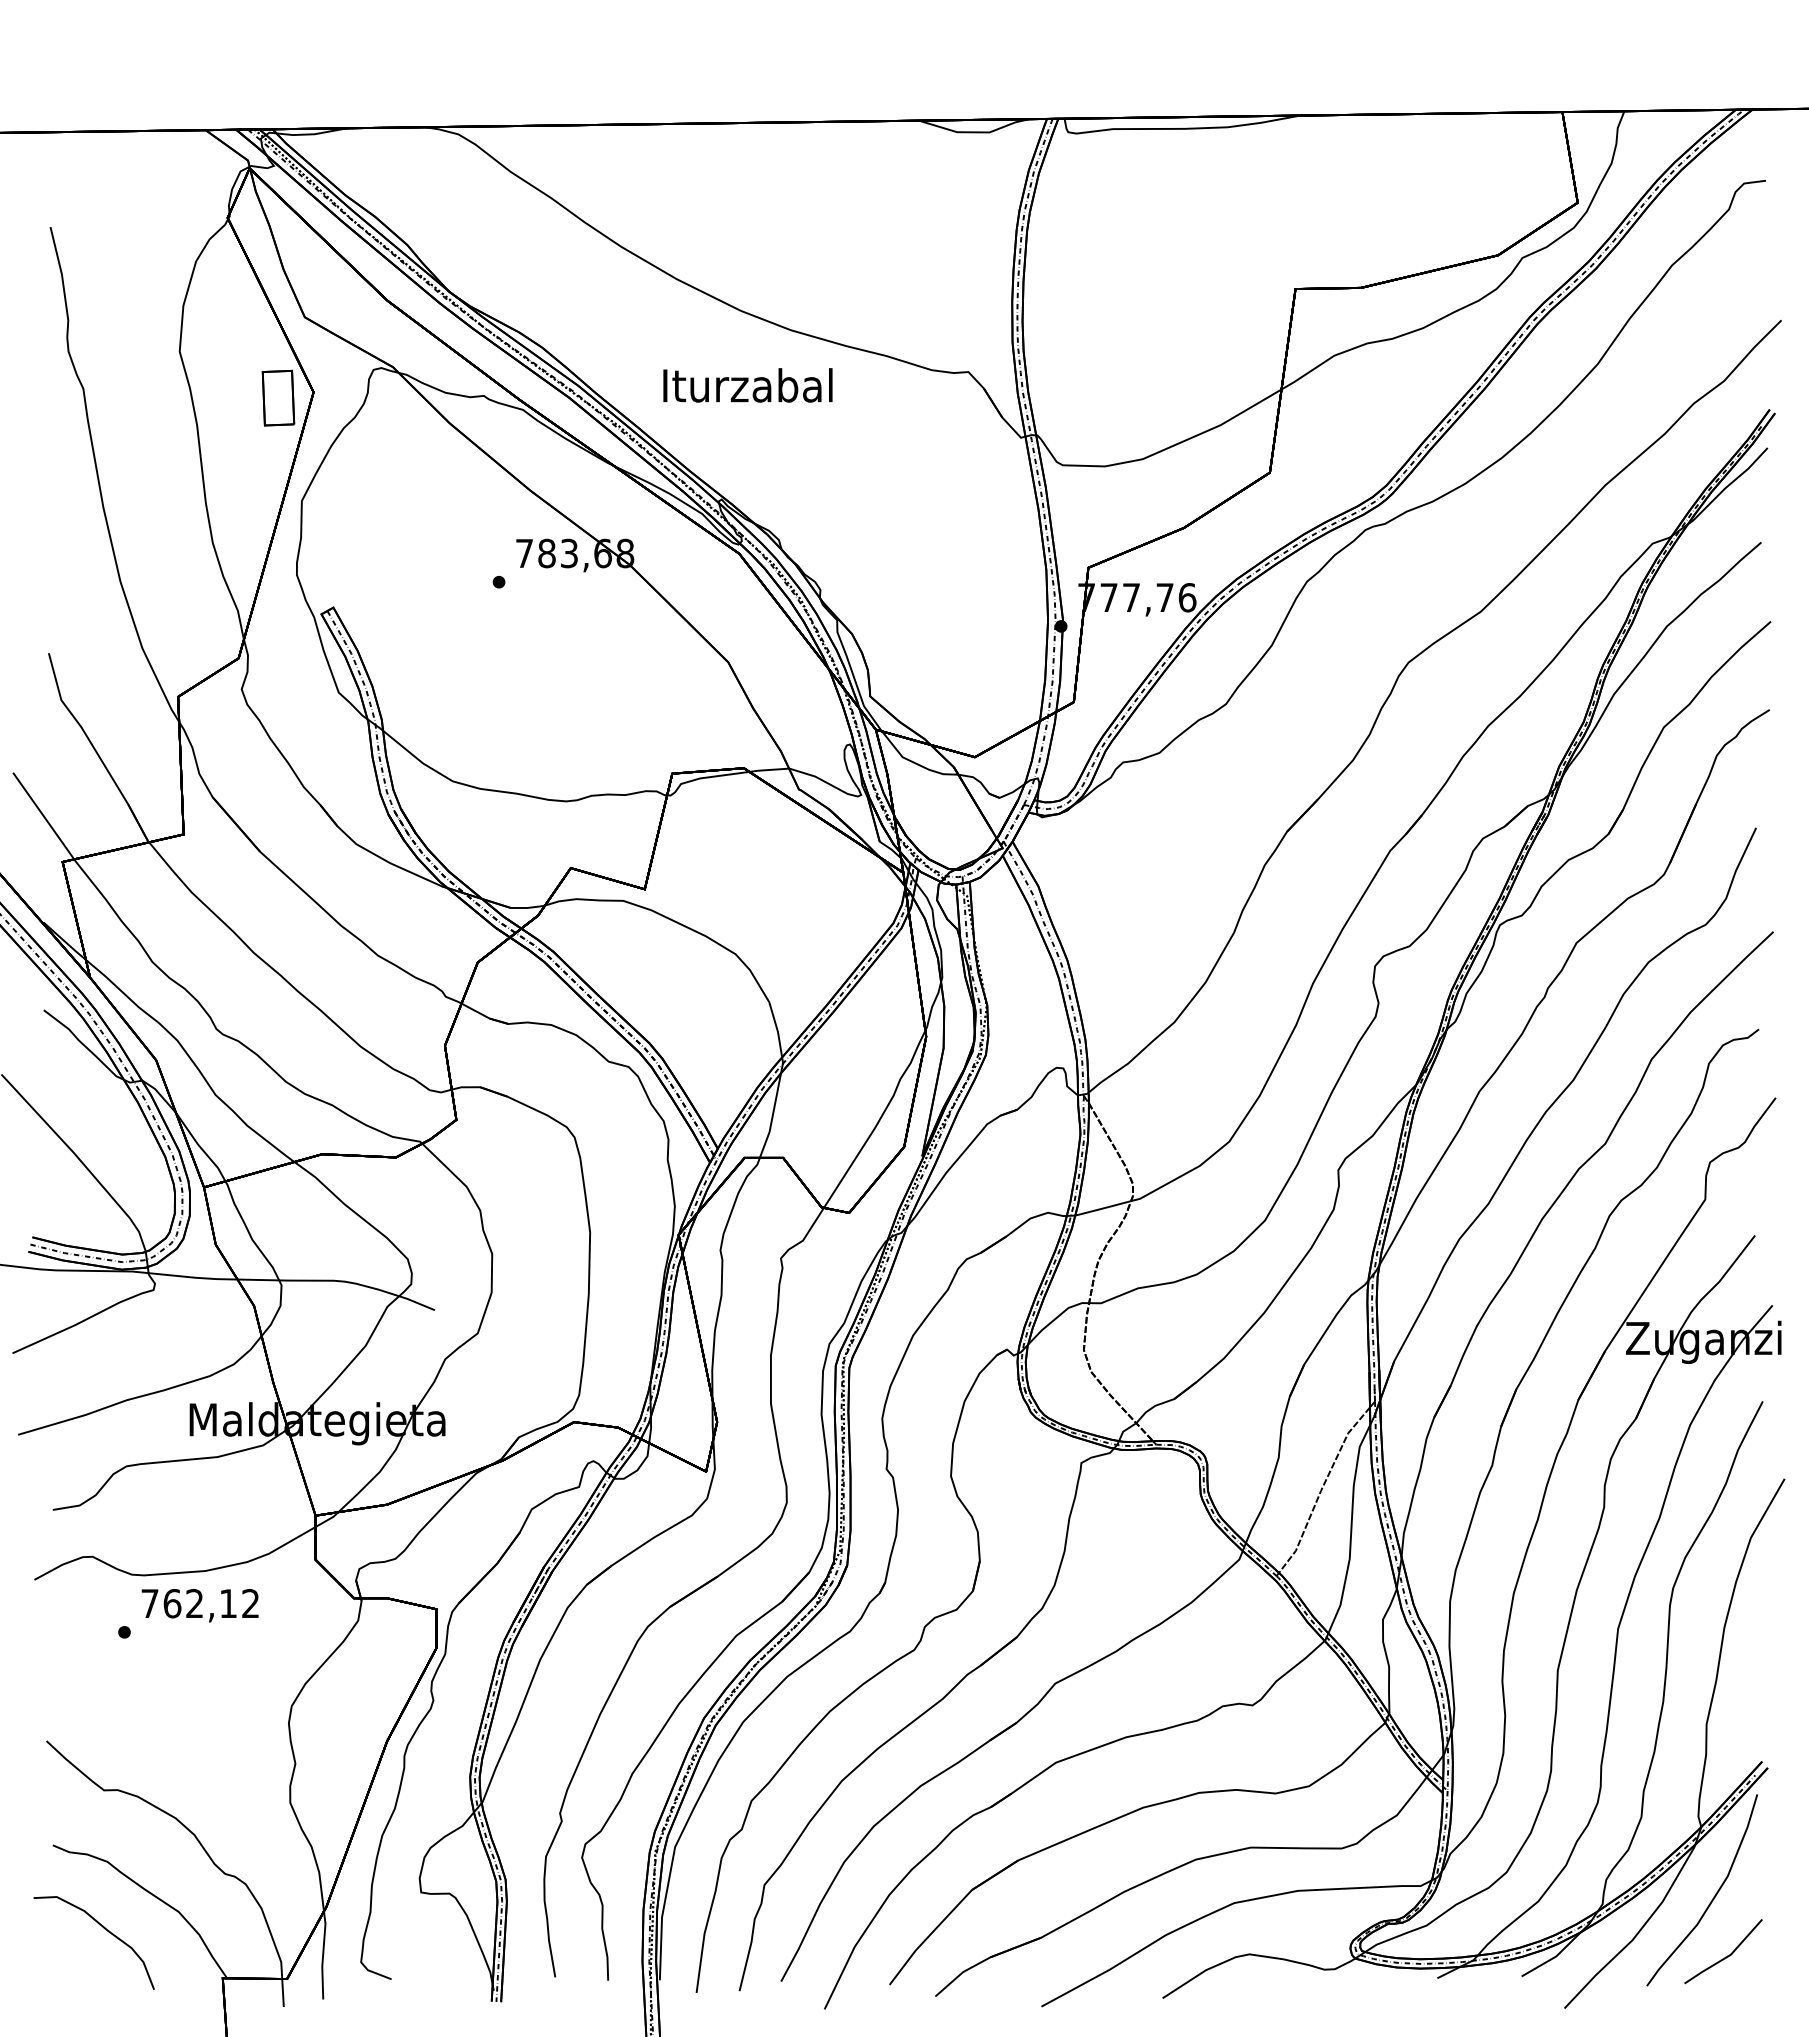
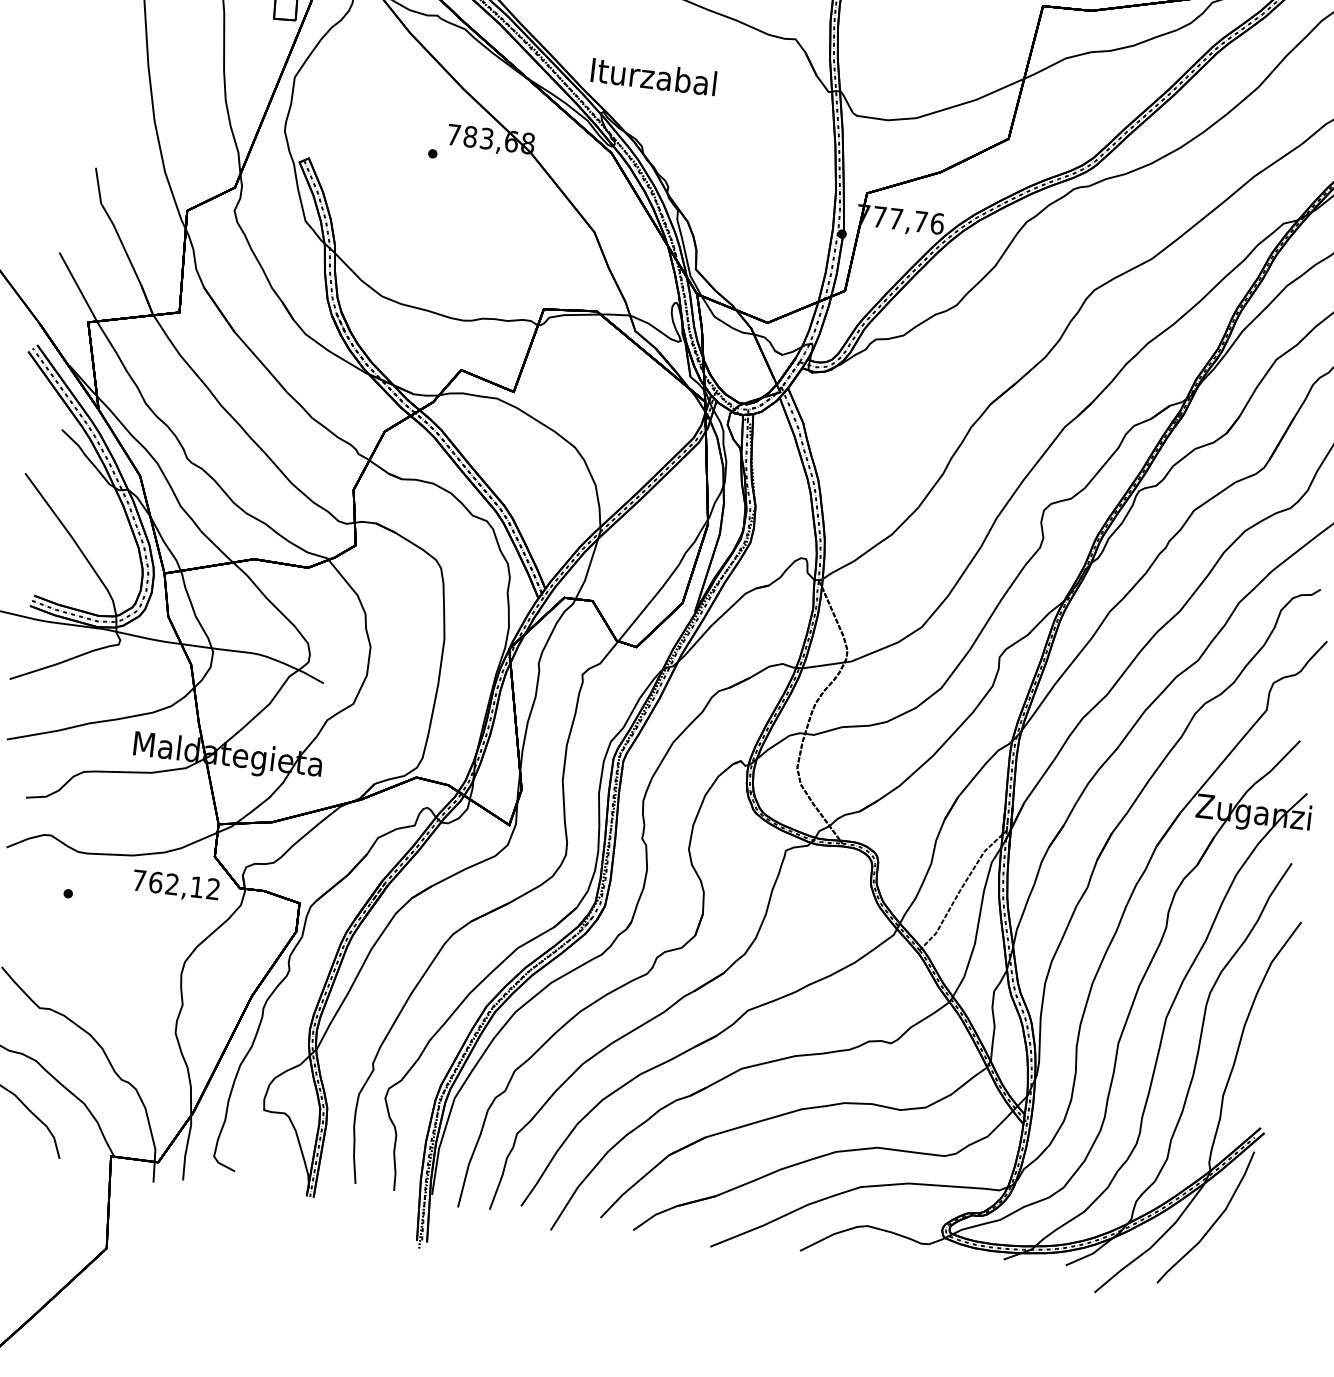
text: (747, 385) -> (653, 76), moved
text: (199, 1605) -> (175, 886), moved
line: (1725, 1956) -> (1217, 1268), removed

